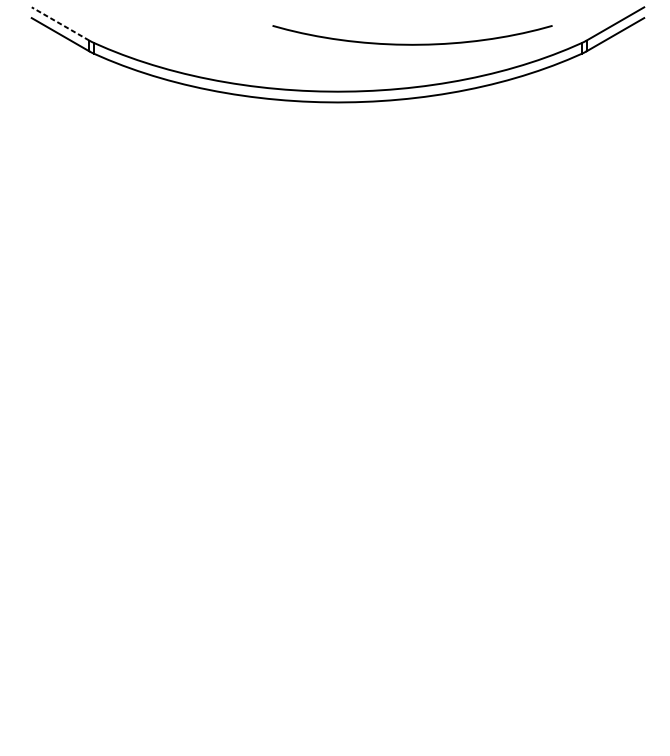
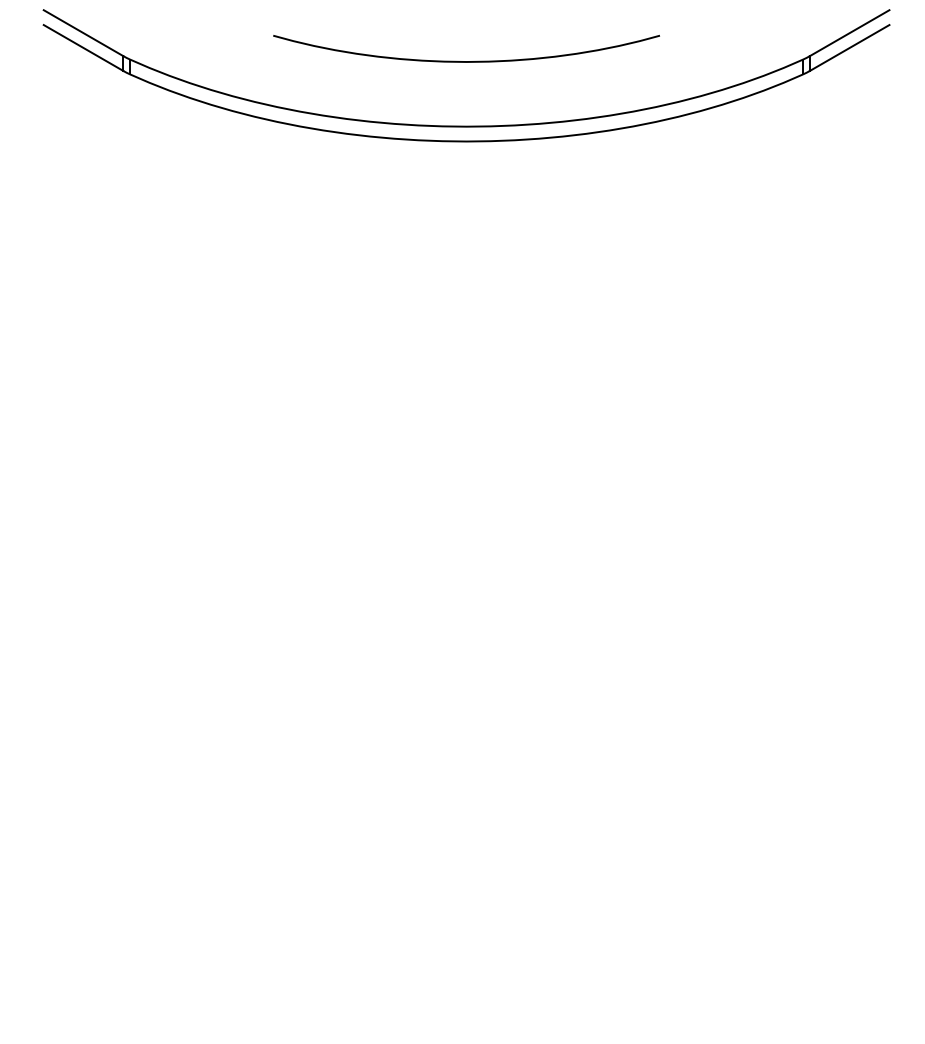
line: (60, 24) -> (83, 33), dashed -> solid
curve: (412, 44) -> (466, 61), moved

